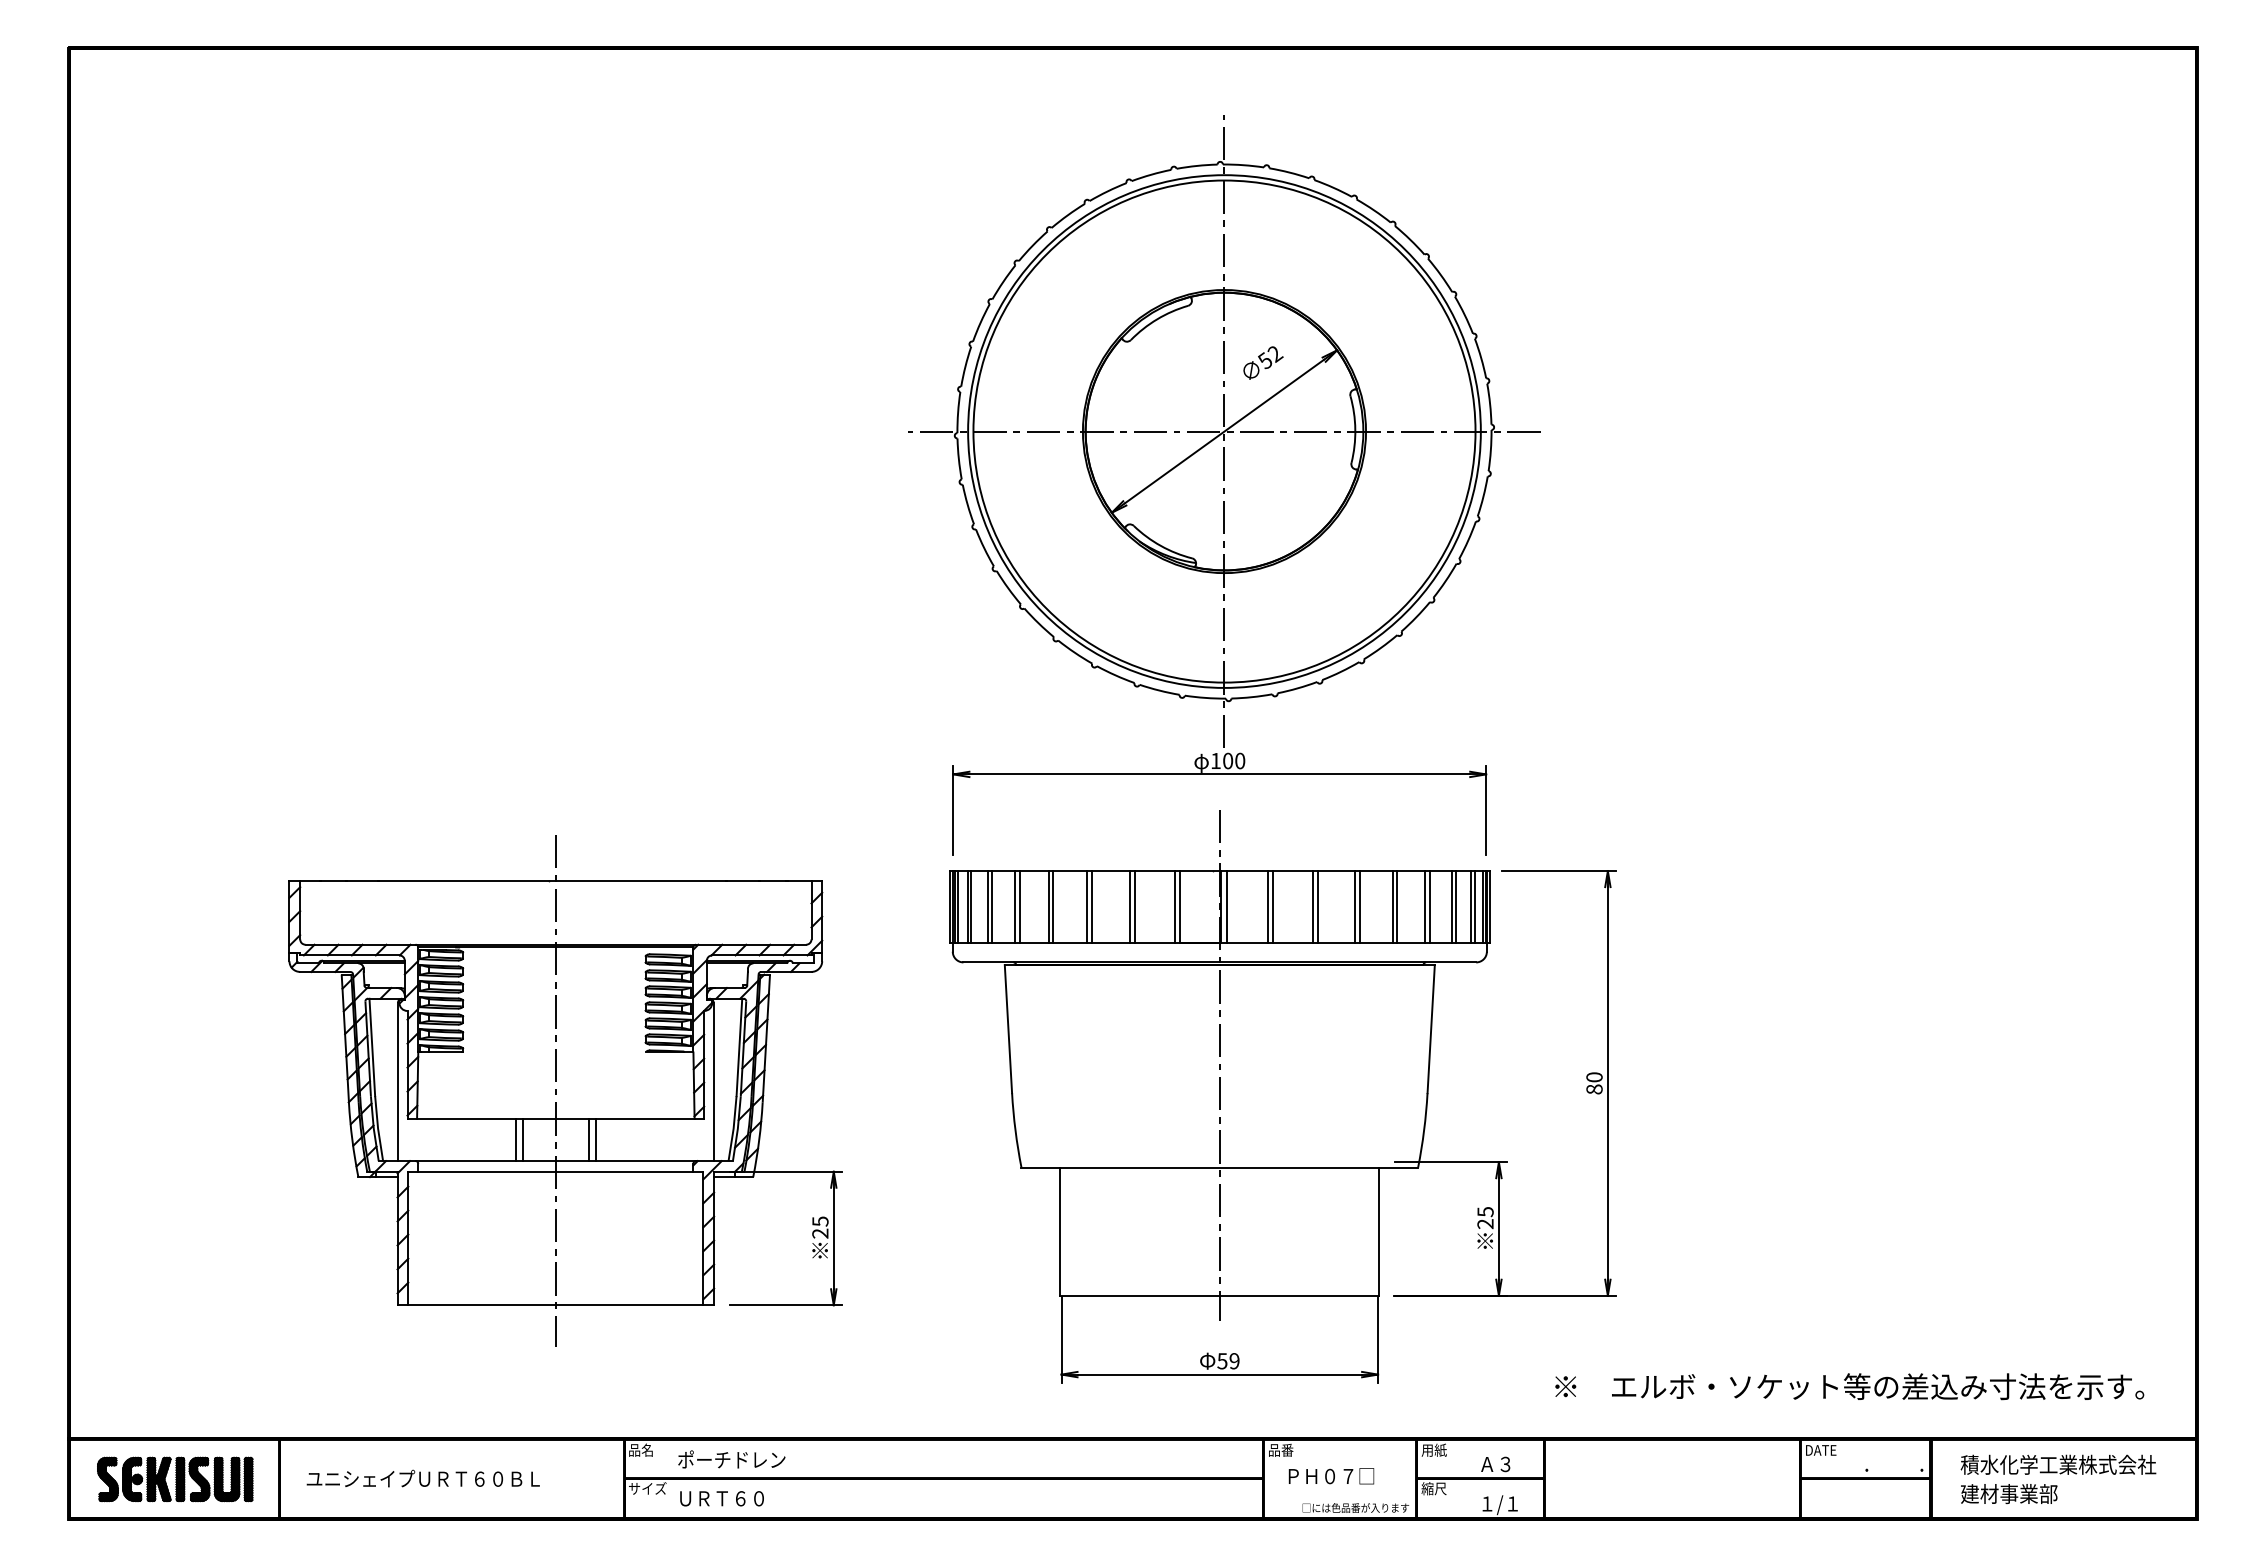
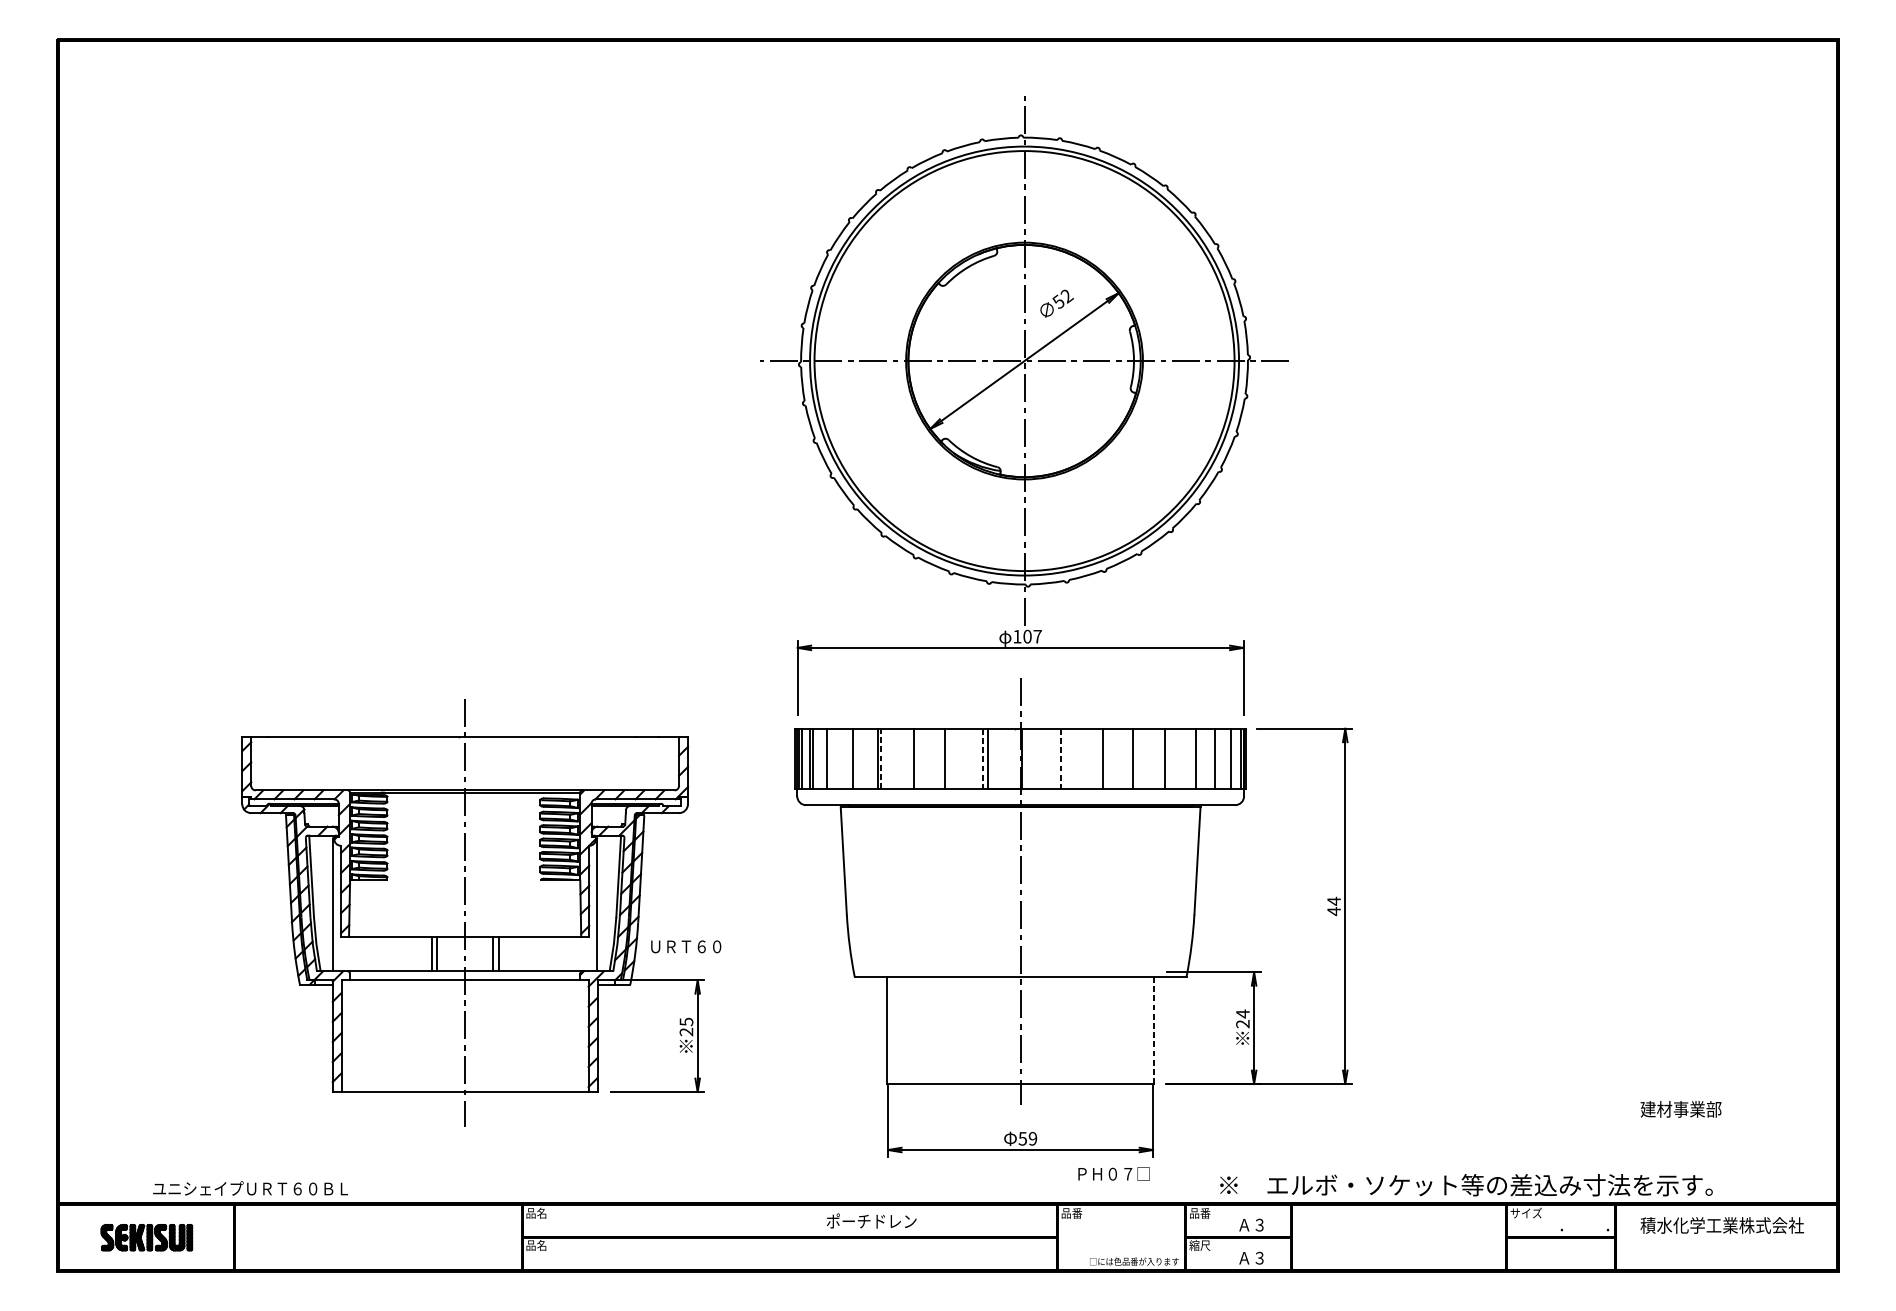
text: (1240, 760) -> (1037, 636), 100 -> 107
line: (1053, 906) -> (881, 758), solid -> dashed
line: (992, 907) -> (830, 759), removed
line: (1015, 907) -> (849, 759), removed
line: (1087, 907) -> (909, 759), removed
line: (1134, 907) -> (949, 759), removed
line: (1174, 907) -> (982, 759), solid -> dashed
line: (1226, 907) -> (1026, 759), removed
line: (1267, 907) -> (1060, 759), solid -> dashed
line: (1272, 907) -> (1064, 759), removed
line: (1312, 907) -> (1098, 759), removed
line: (1359, 907) -> (1137, 759), removed
line: (1397, 907) -> (1169, 759), removed
line: (1425, 907) -> (1192, 759), removed
line: (1455, 907) -> (1217, 759), removed
line: (1474, 907) -> (1233, 759), removed
text: (1594, 1083) -> (1334, 906), 80 -> 44
text: (1485, 1211) -> (1242, 1013), 25 -> 24
line: (1379, 1231) -> (1154, 1030), solid -> dashed
text: (1849, 1386) -> (1466, 1185), moved
text: (1433, 1449) -> (1199, 1212), 用紙 -> 品番
text: (1824, 1449) -> (1526, 1212), DATE -> サイズ
text: (731, 1459) -> (871, 1221), moved
text: (1331, 1476) -> (1114, 1174), moved
text: (422, 1478) -> (249, 1188), moved
part: (175, 1479) -> (146, 1237), size x0.7
text: (647, 1488) -> (541, 1245), サイズ -> 品名
text: (2009, 1493) -> (1681, 1108), moved
text: (721, 1498) -> (685, 946), moved
text: (1499, 1505) -> (1254, 1259), １/１ -> Ａ３

